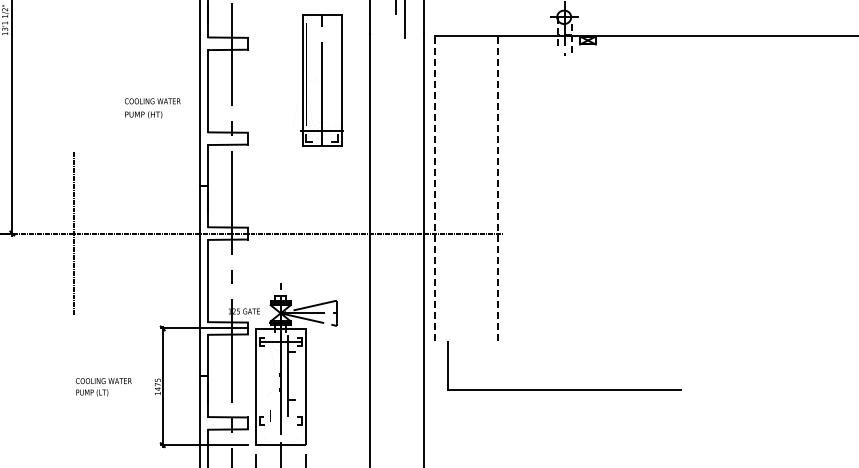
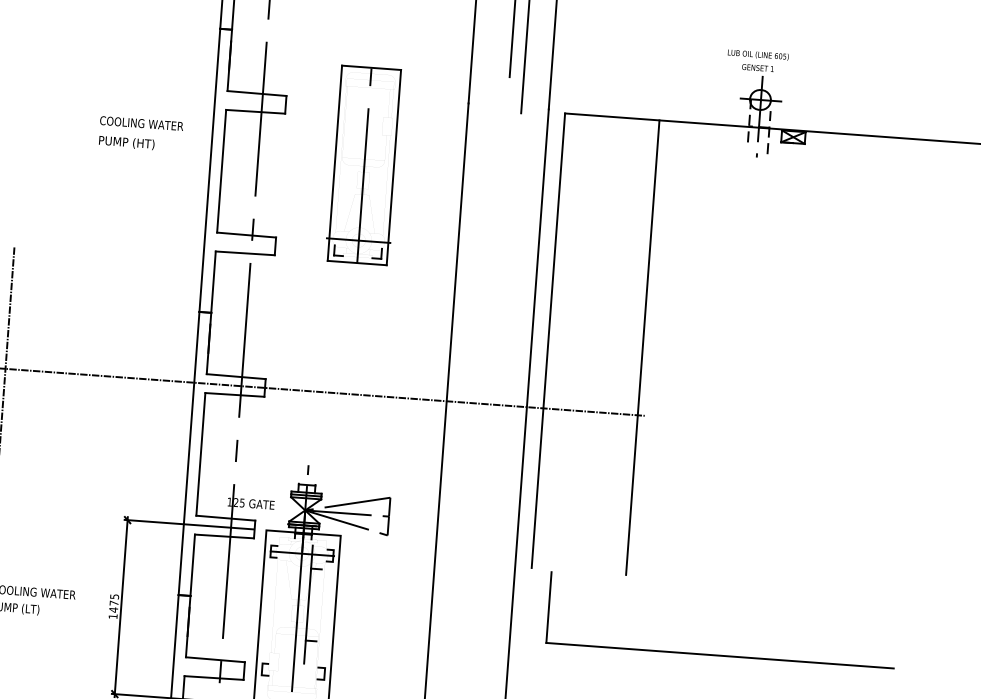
part: (321, 80) -> (363, 165), moved
text: (152, 108) -> (140, 134), moved
line: (434, 187) -> (548, 339), dashed -> solid
line: (497, 187) -> (642, 346), dashed -> solid

